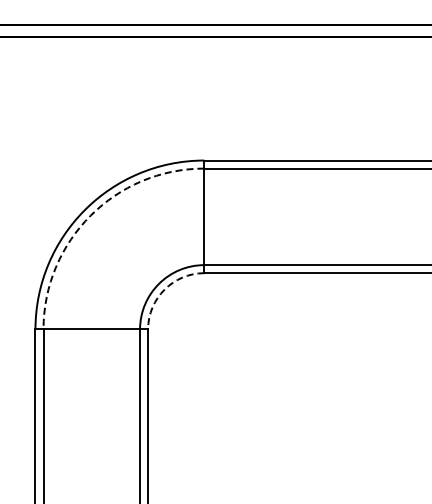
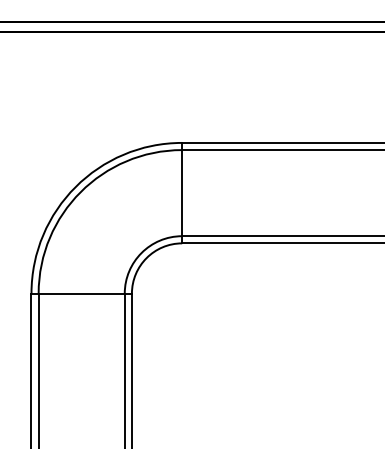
arc: (90, 215) -> (80, 191), dashed -> solid
arc: (164, 289) -> (146, 257), dashed -> solid

